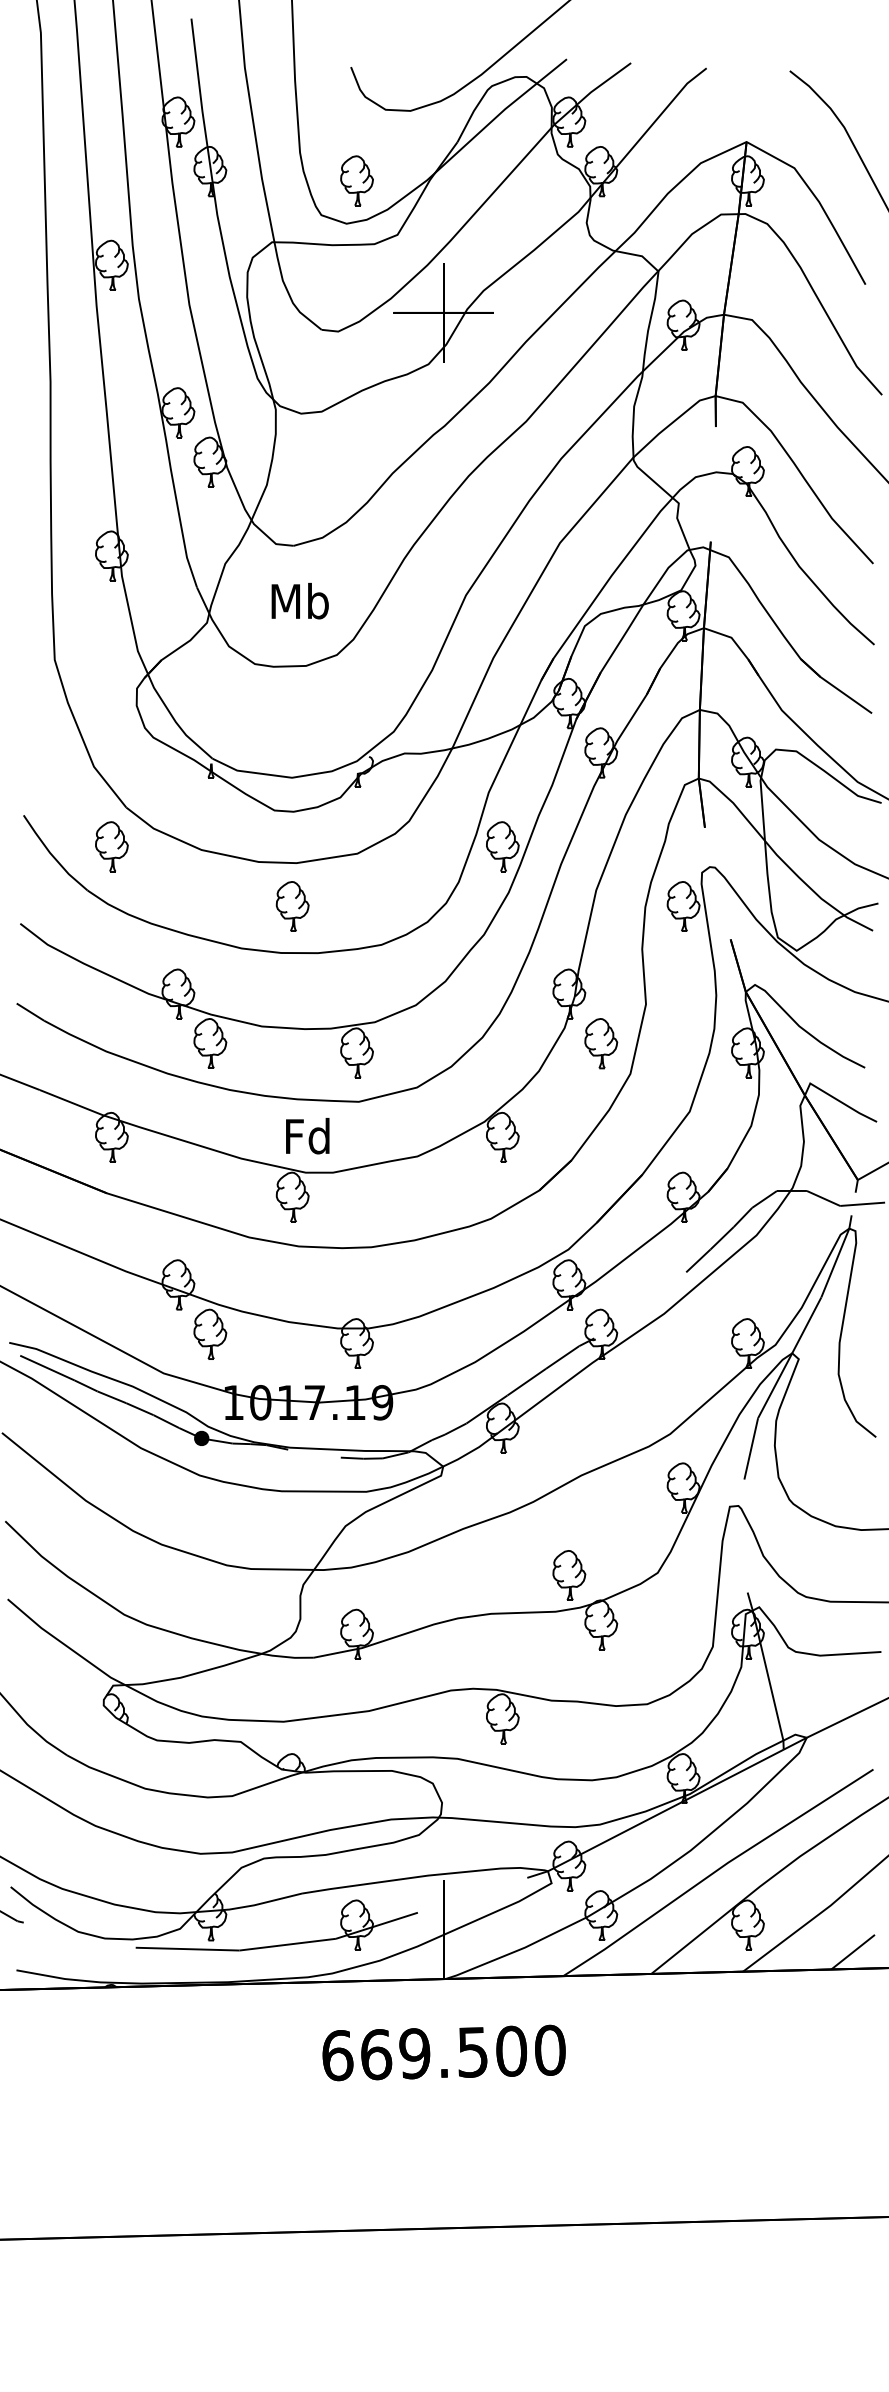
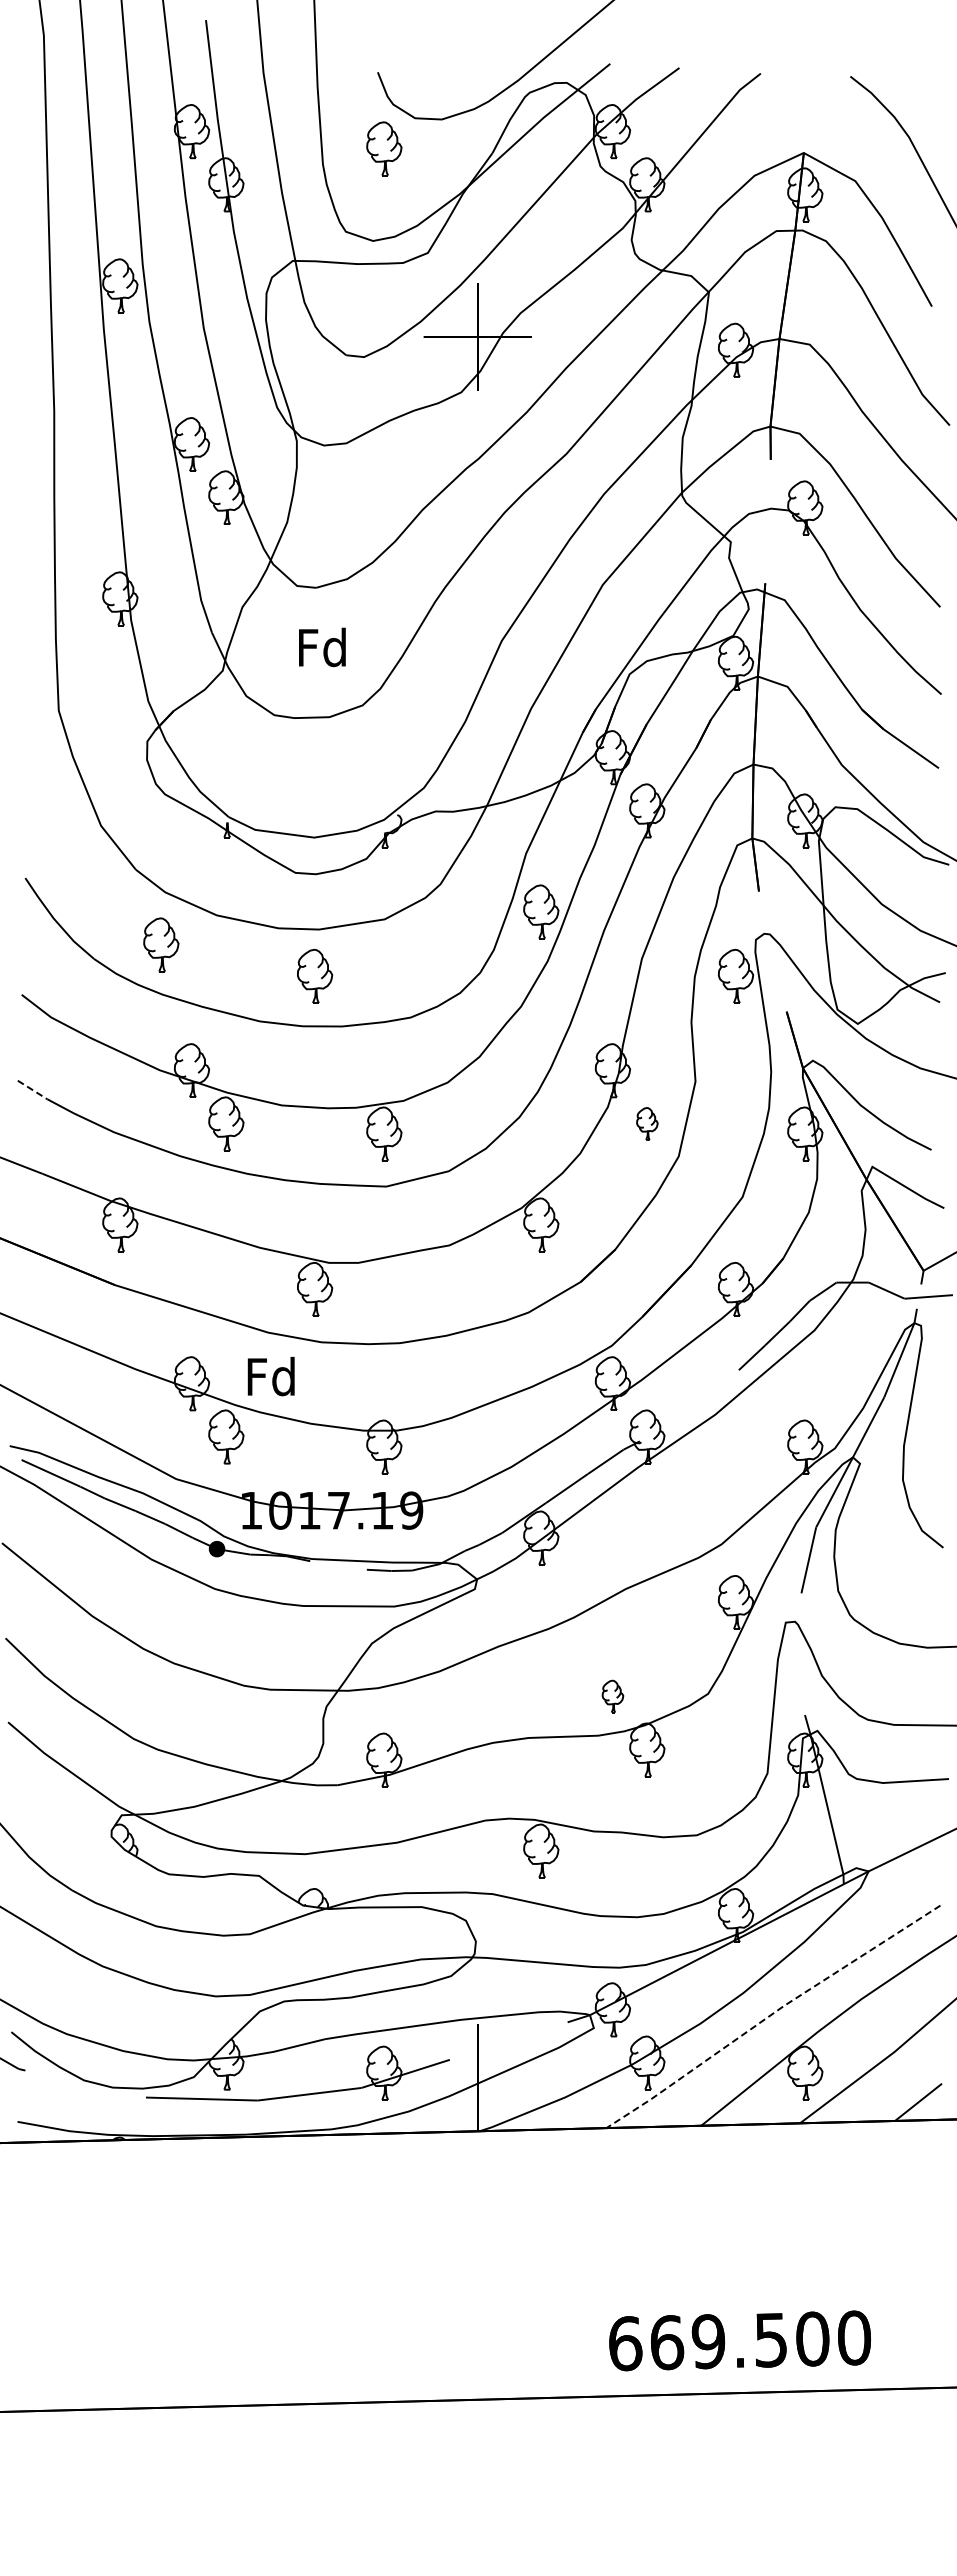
part: (357, 180) -> (384, 148), moved
text: (299, 601) -> (322, 647), Mb -> Fd
part: (112, 846) -> (161, 944), moved
line: (31, 1012) -> (33, 1090), solid -> dashed
part: (601, 1043) -> (647, 1123), size x0.6
text: (307, 1136) -> (270, 1376), moved
part: (568, 1575) -> (612, 1696), size x0.6
line: (716, 1870) -> (771, 2014), solid -> dashed
text: (443, 2052) -> (739, 2340), moved

